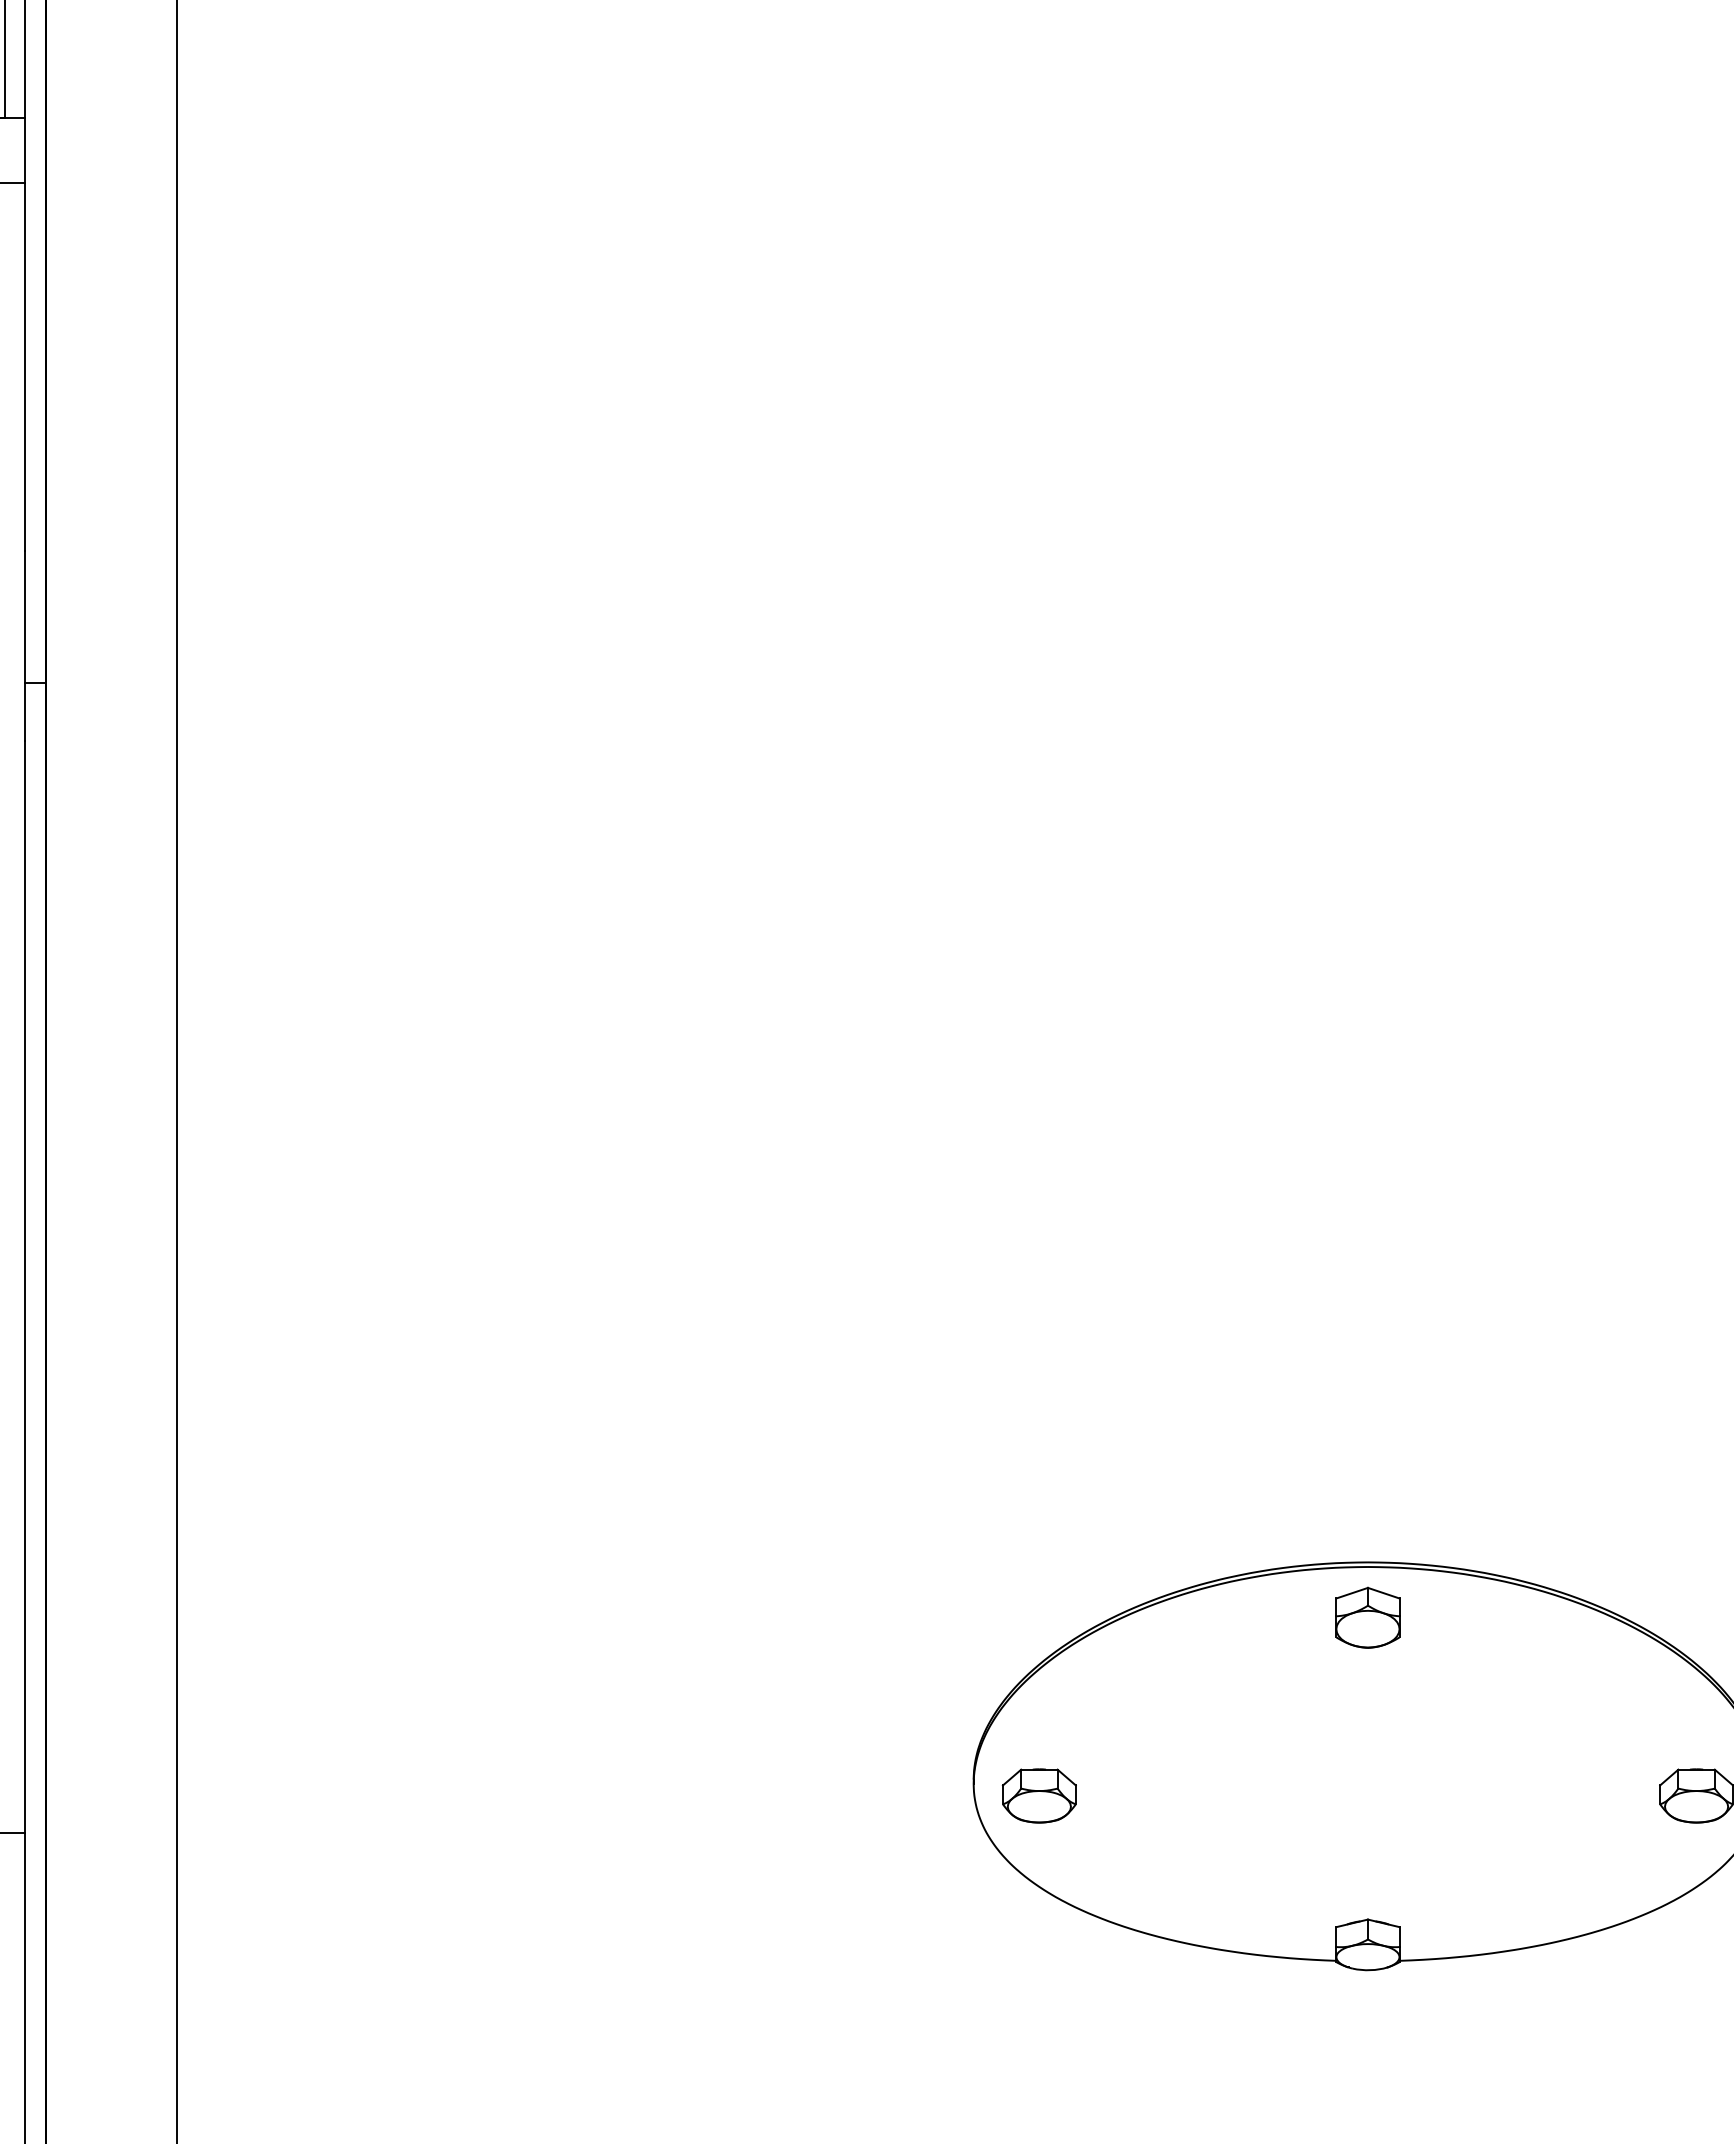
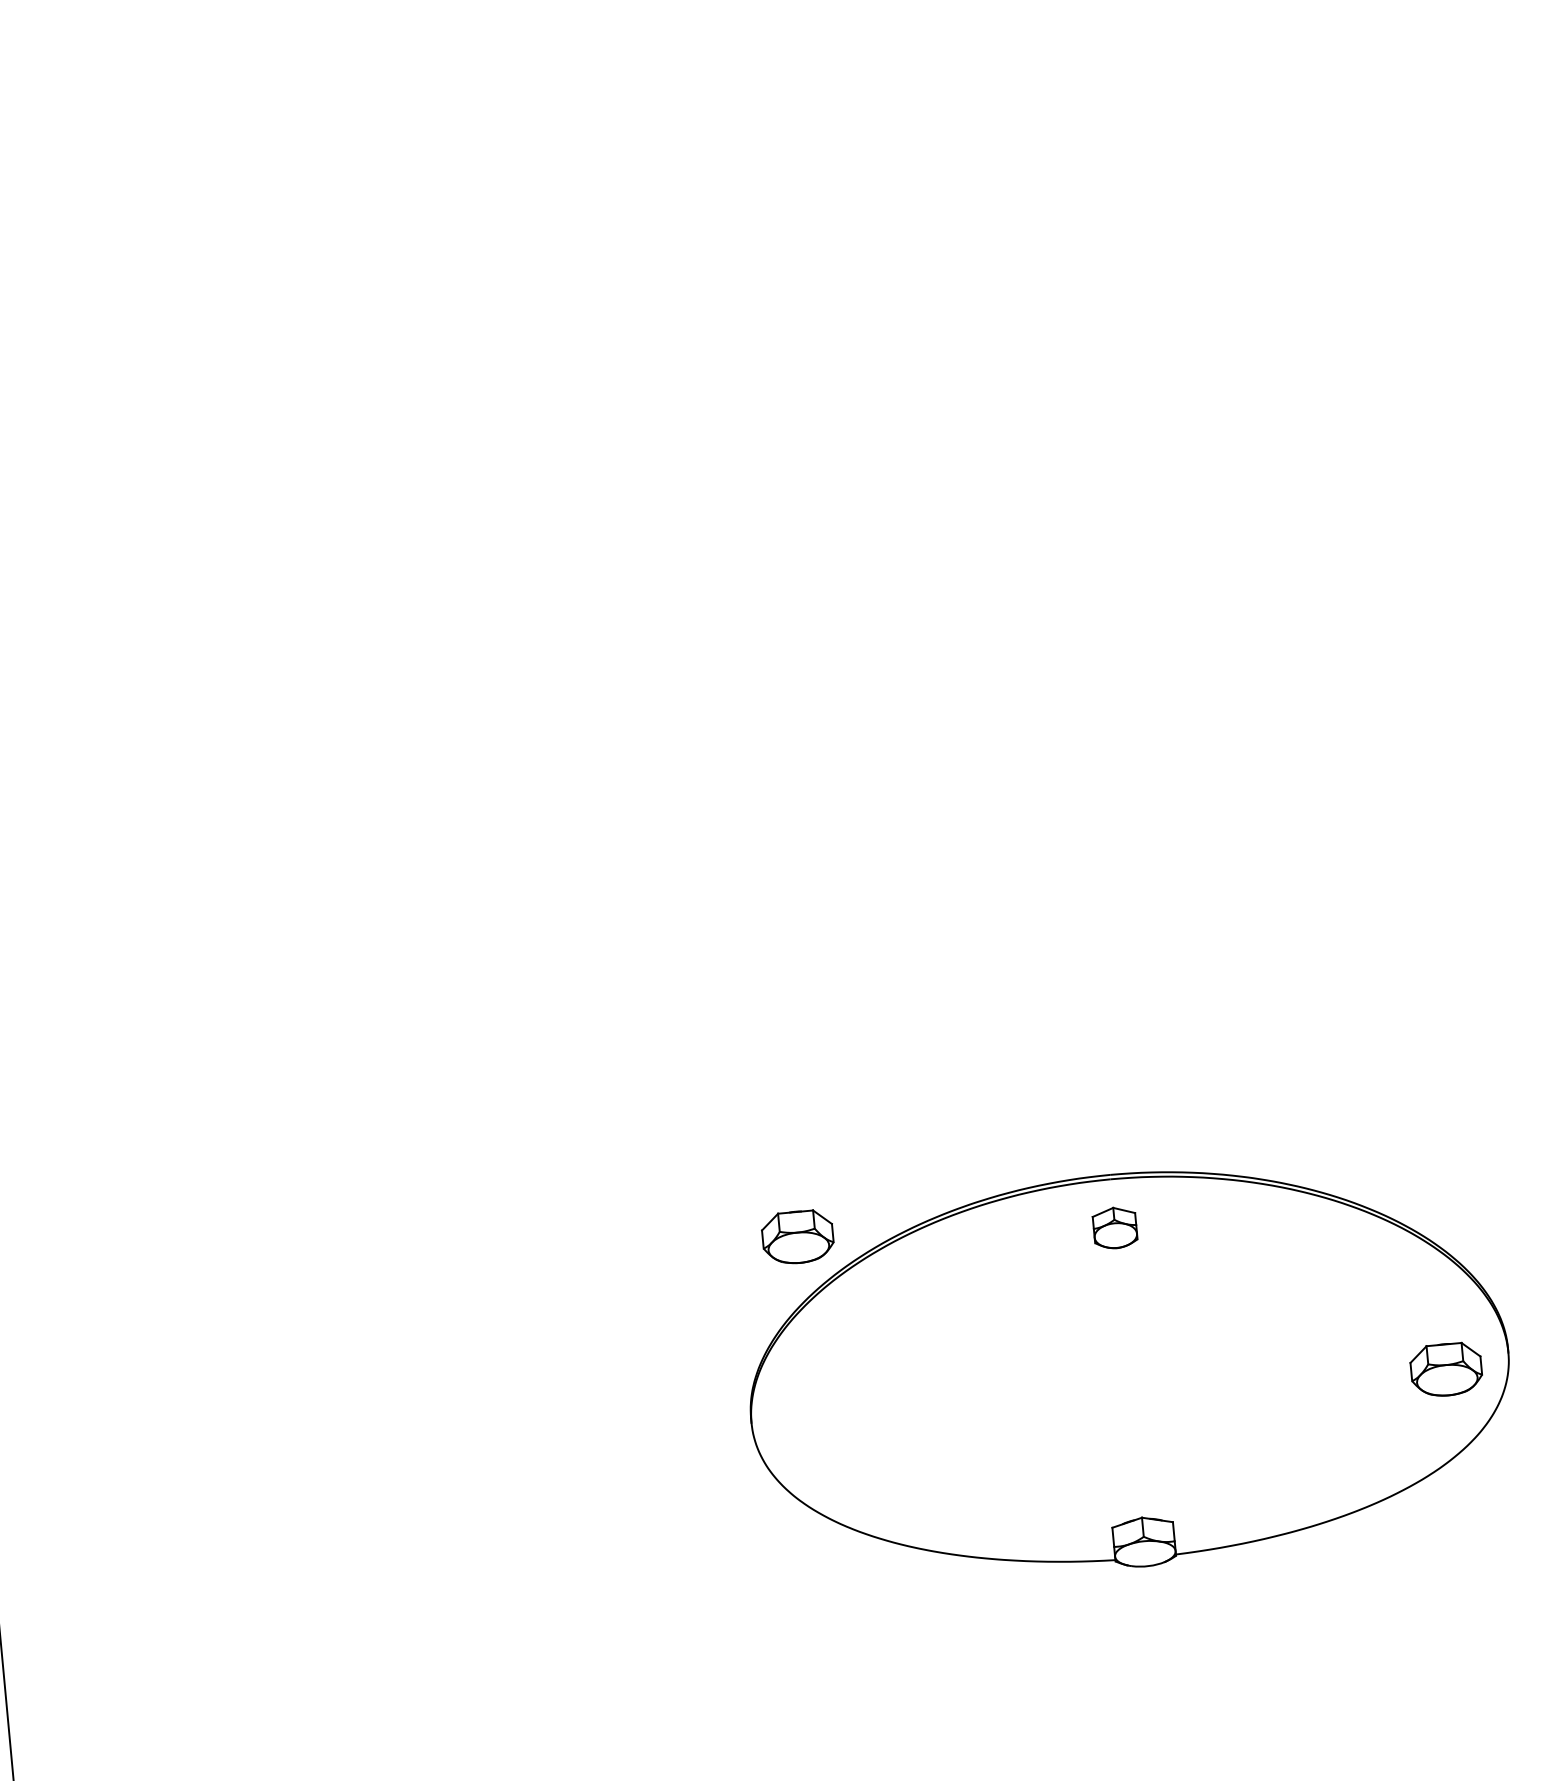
part: (1367, 1617) -> (1114, 1227), size x0.7
part: (1038, 1795) -> (797, 1236), moved

